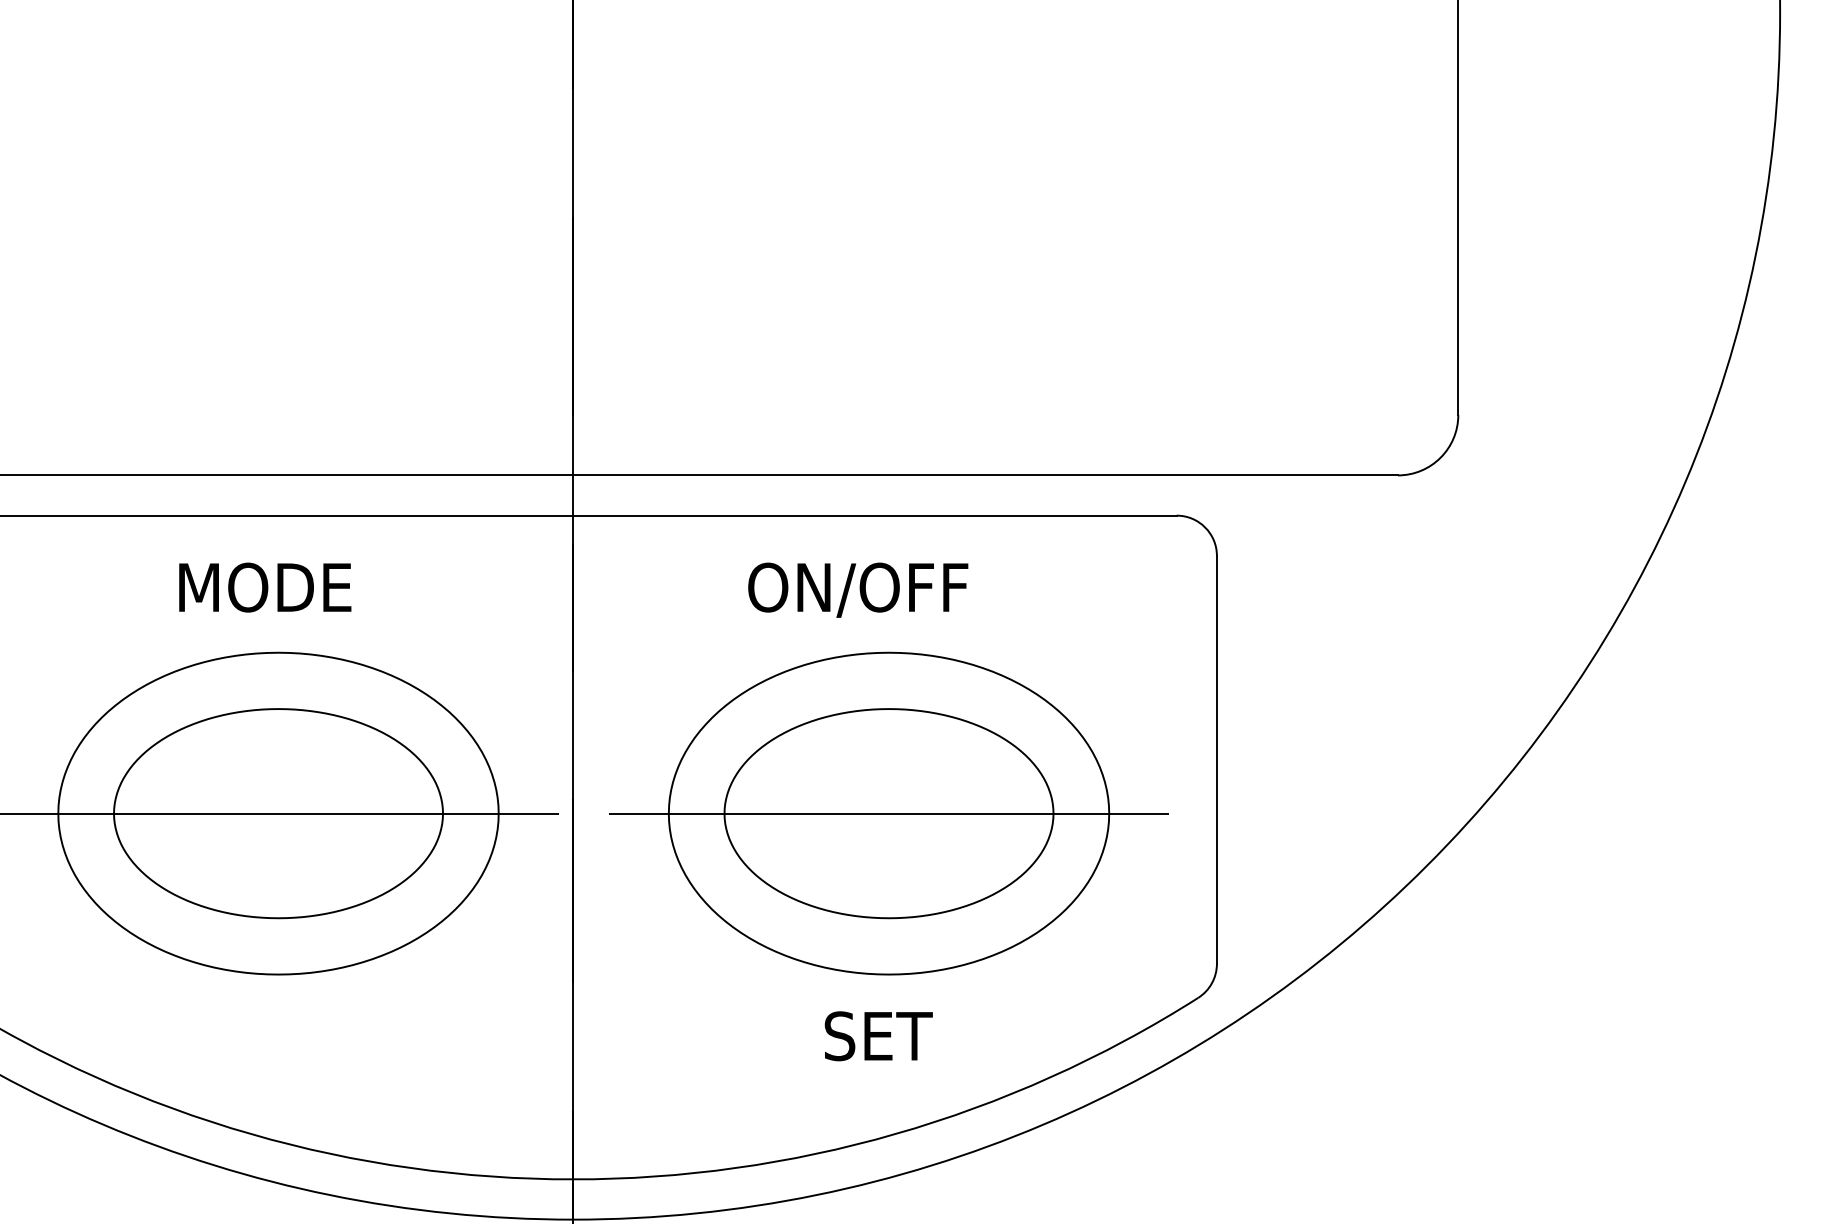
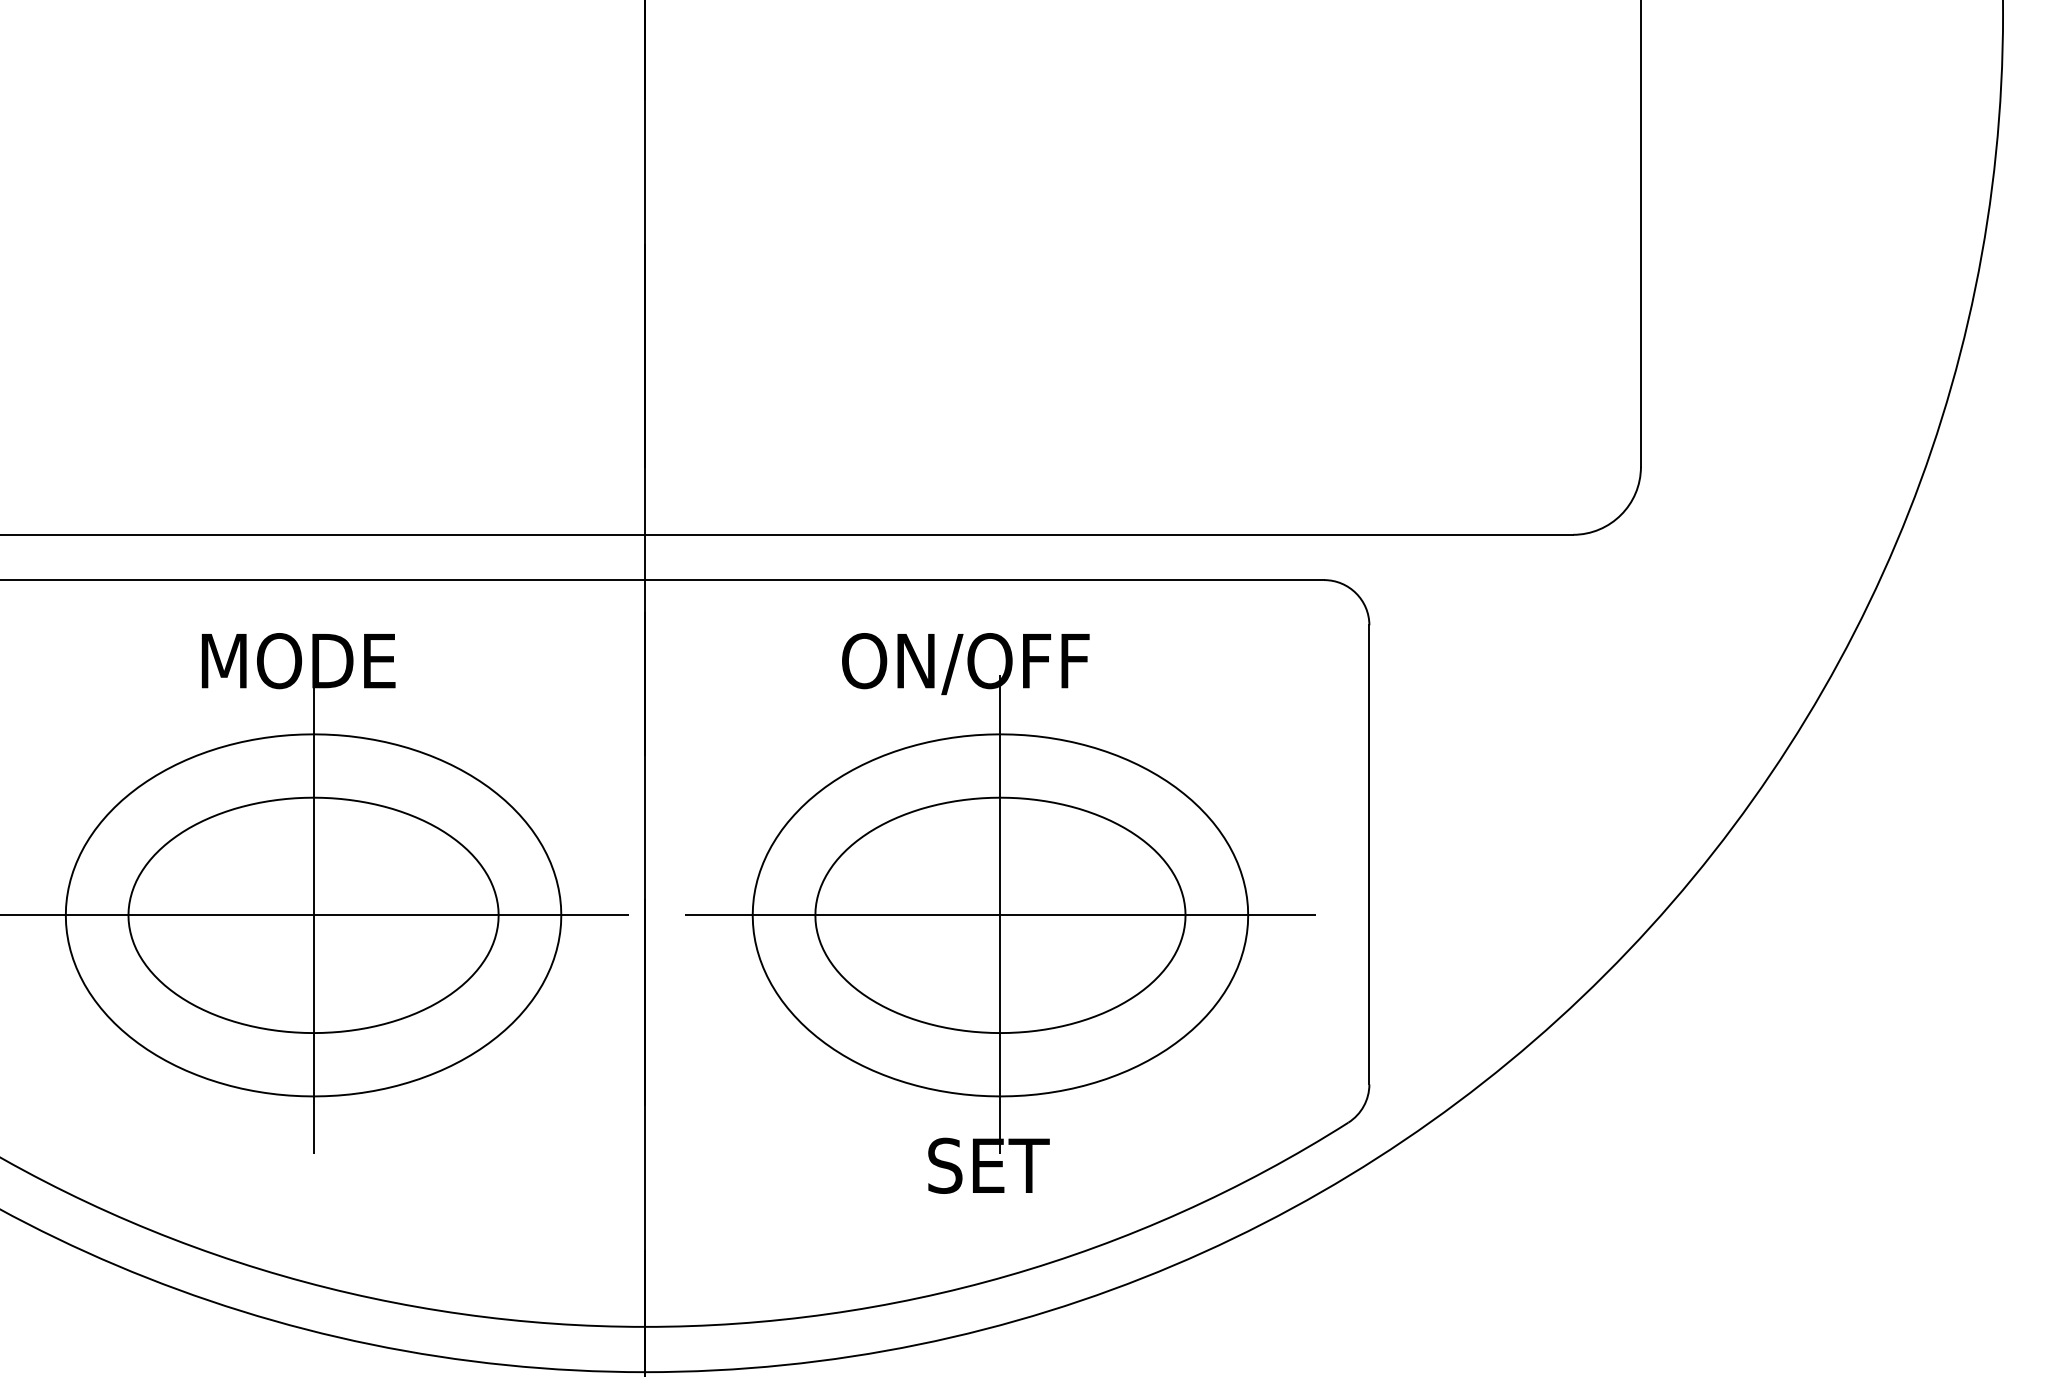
line: (278, 812) -> (313, 914), added
line: (889, 812) -> (1000, 914), added

